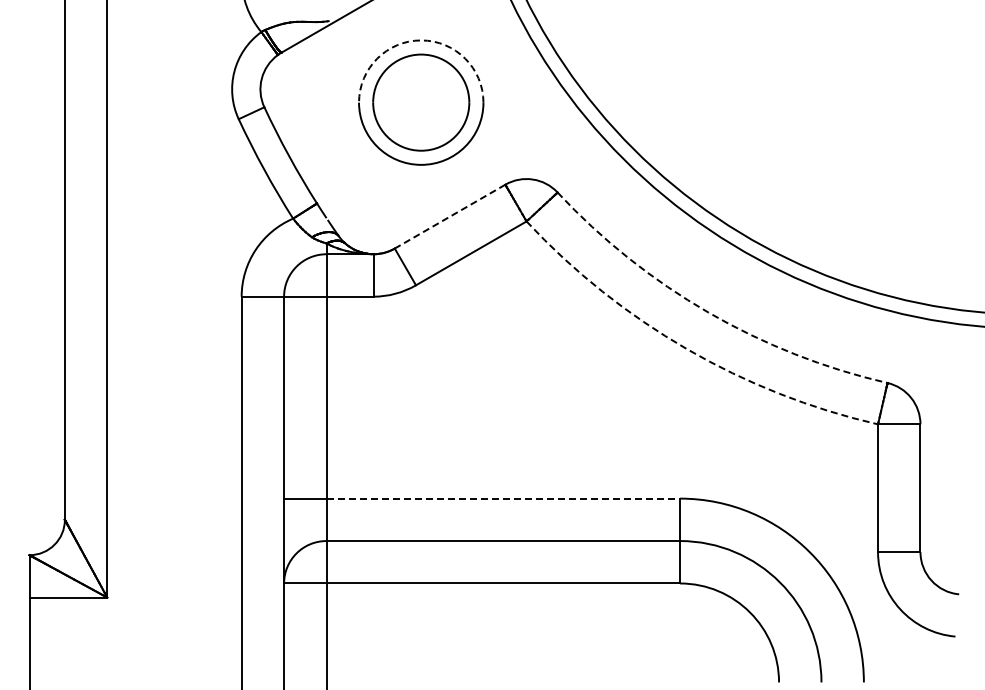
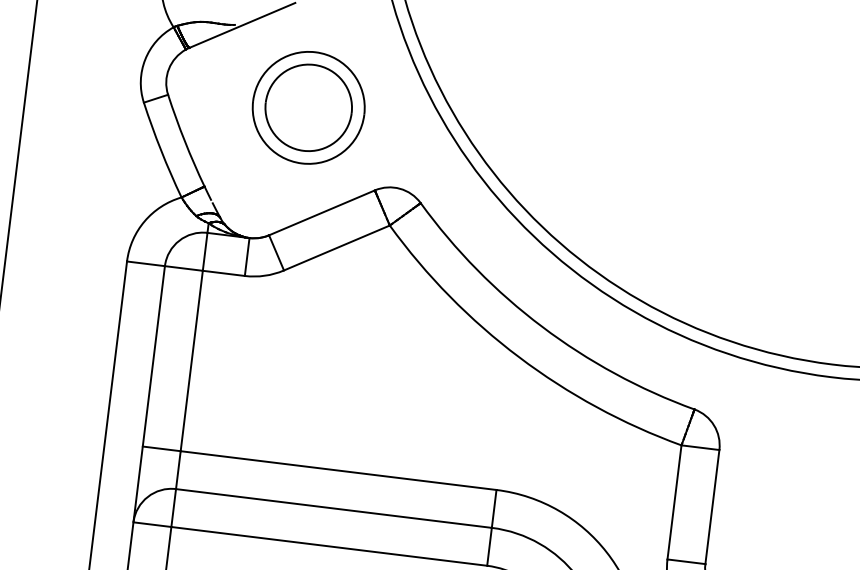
arc: (421, 40) -> (315, 52), dashed -> solid
line: (450, 216) -> (322, 212), dashed -> solid
arc: (708, 312) -> (542, 326), dashed -> solid
arc: (687, 349) -> (519, 357), dashed -> solid
line: (503, 498) -> (338, 470), dashed -> solid

